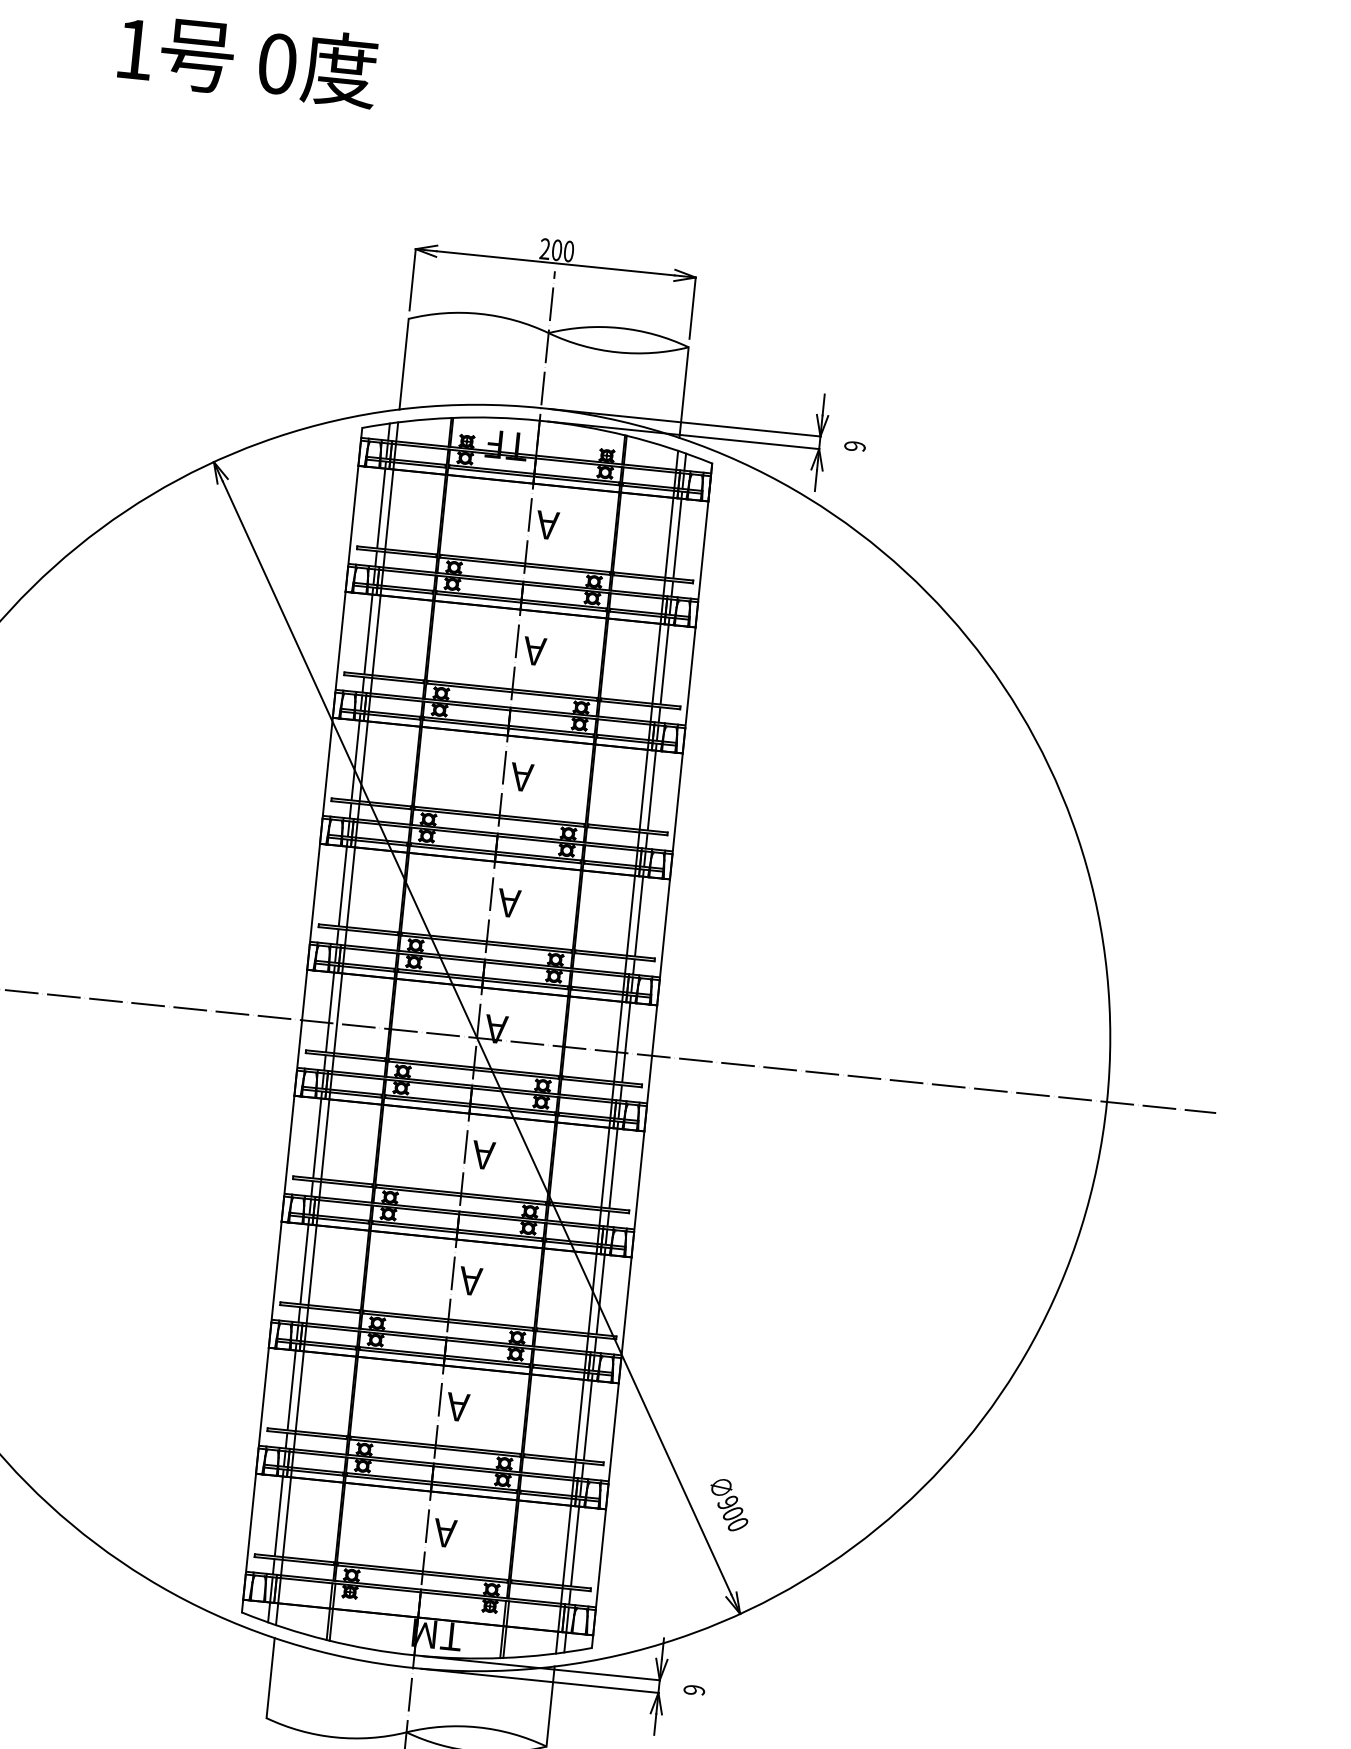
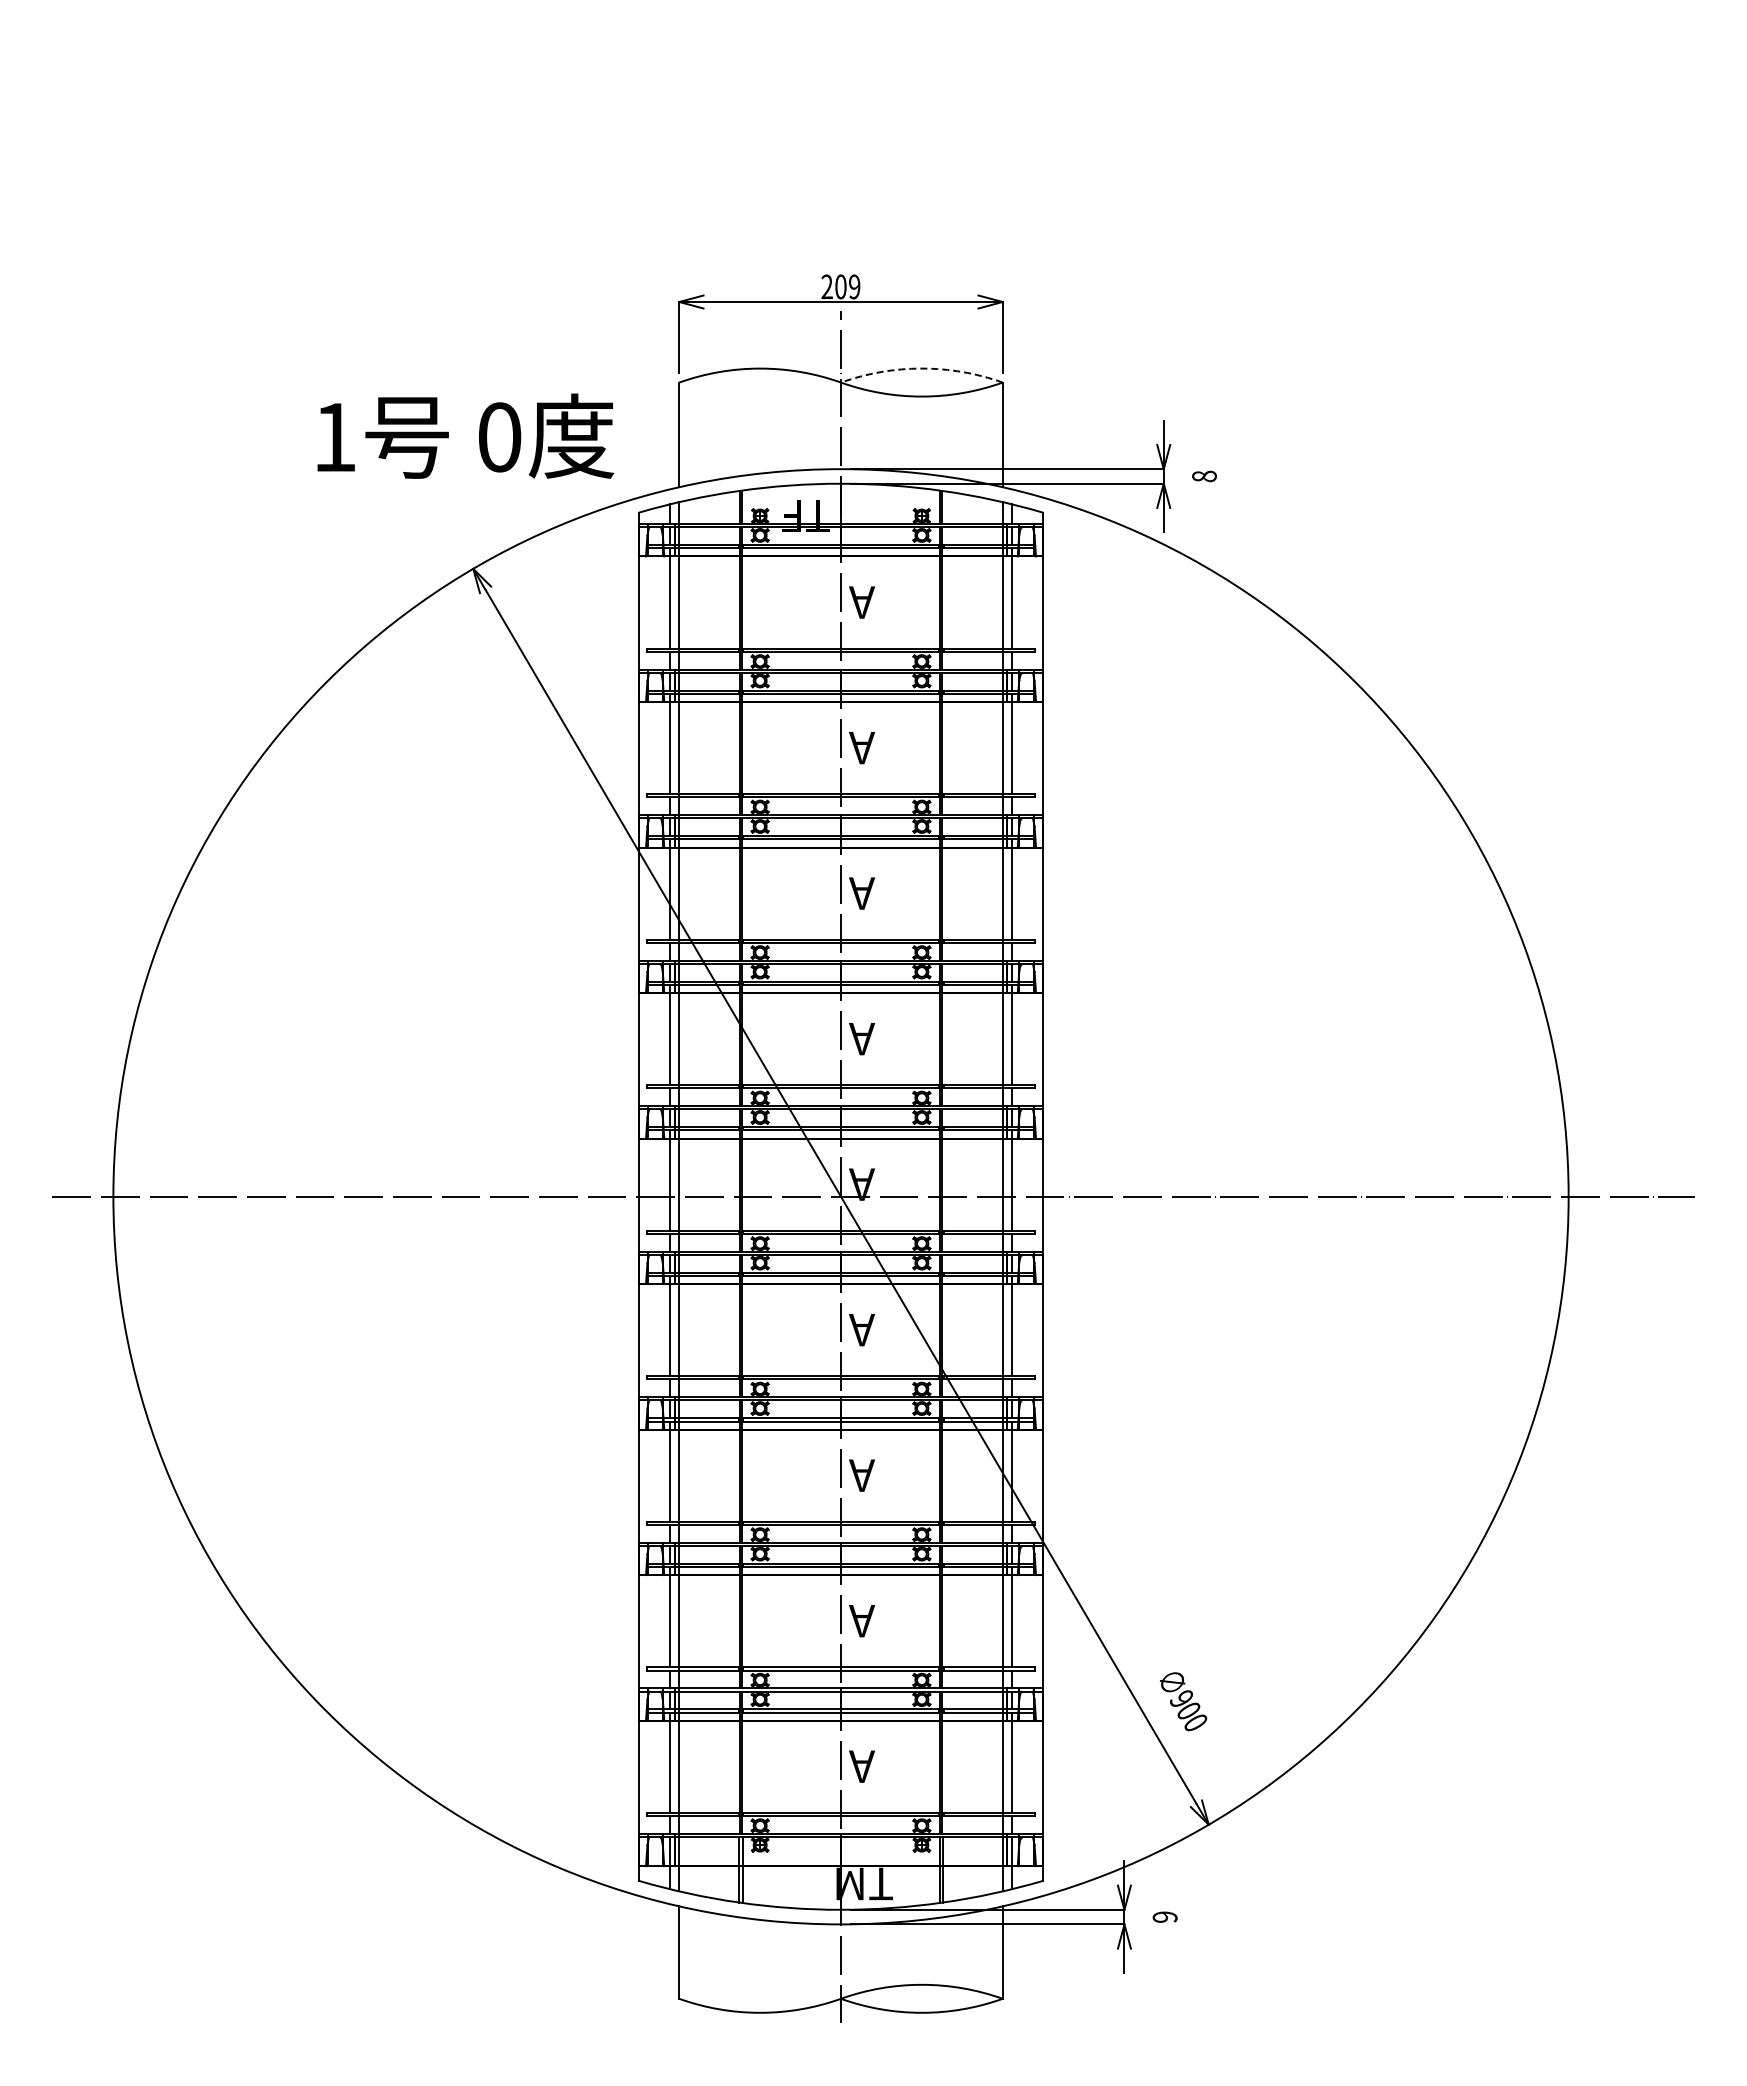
text: (248, 59) -> (465, 435), moved
text: (568, 251) -> (854, 286), 200 -> 209
arc: (619, 327) -> (921, 368), solid -> dashed
text: (855, 446) -> (1204, 476), 9 -> 8

